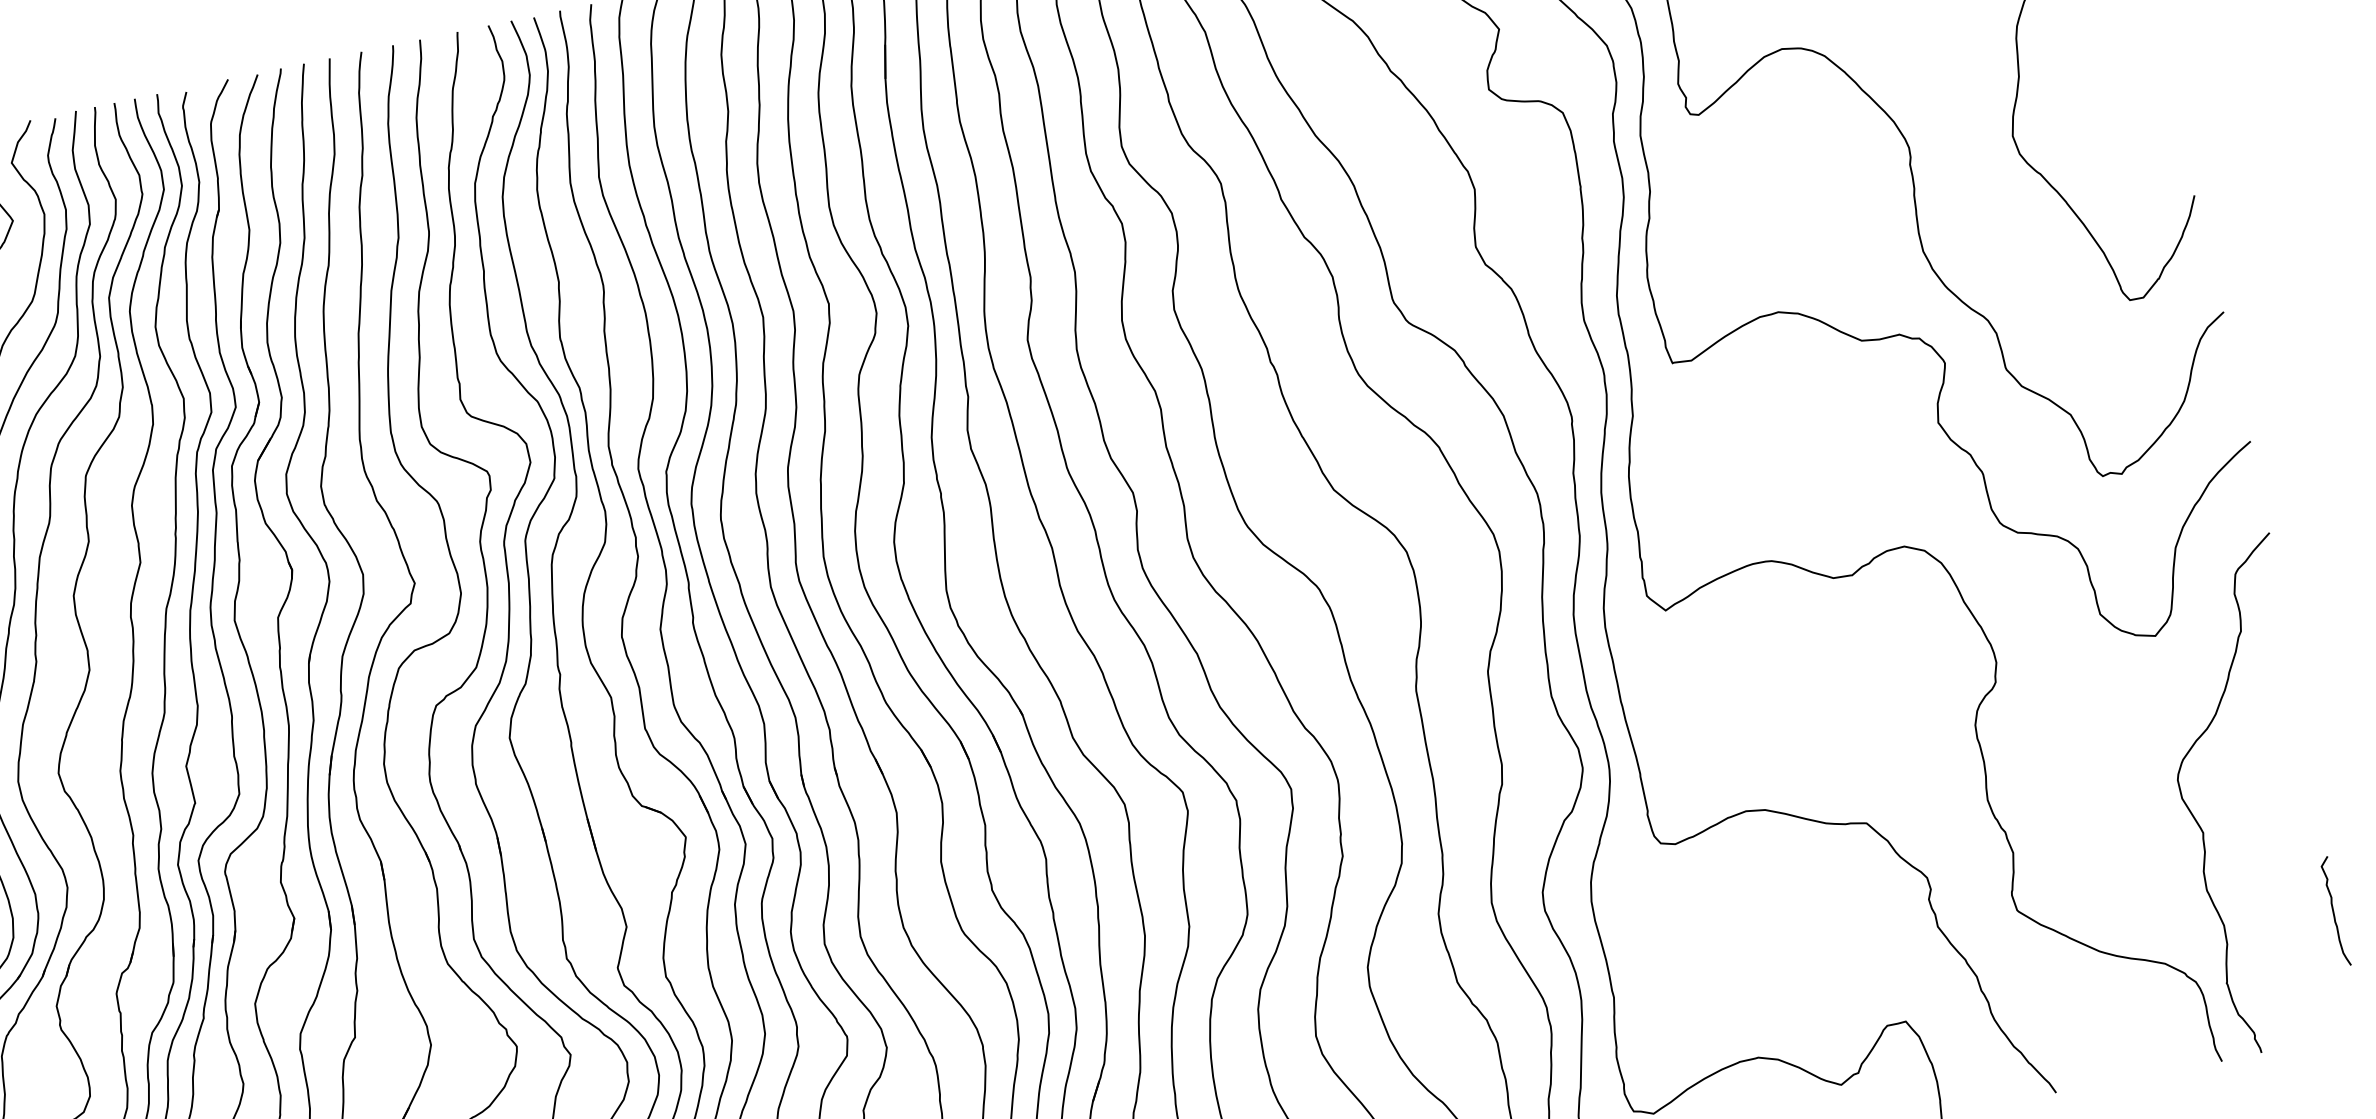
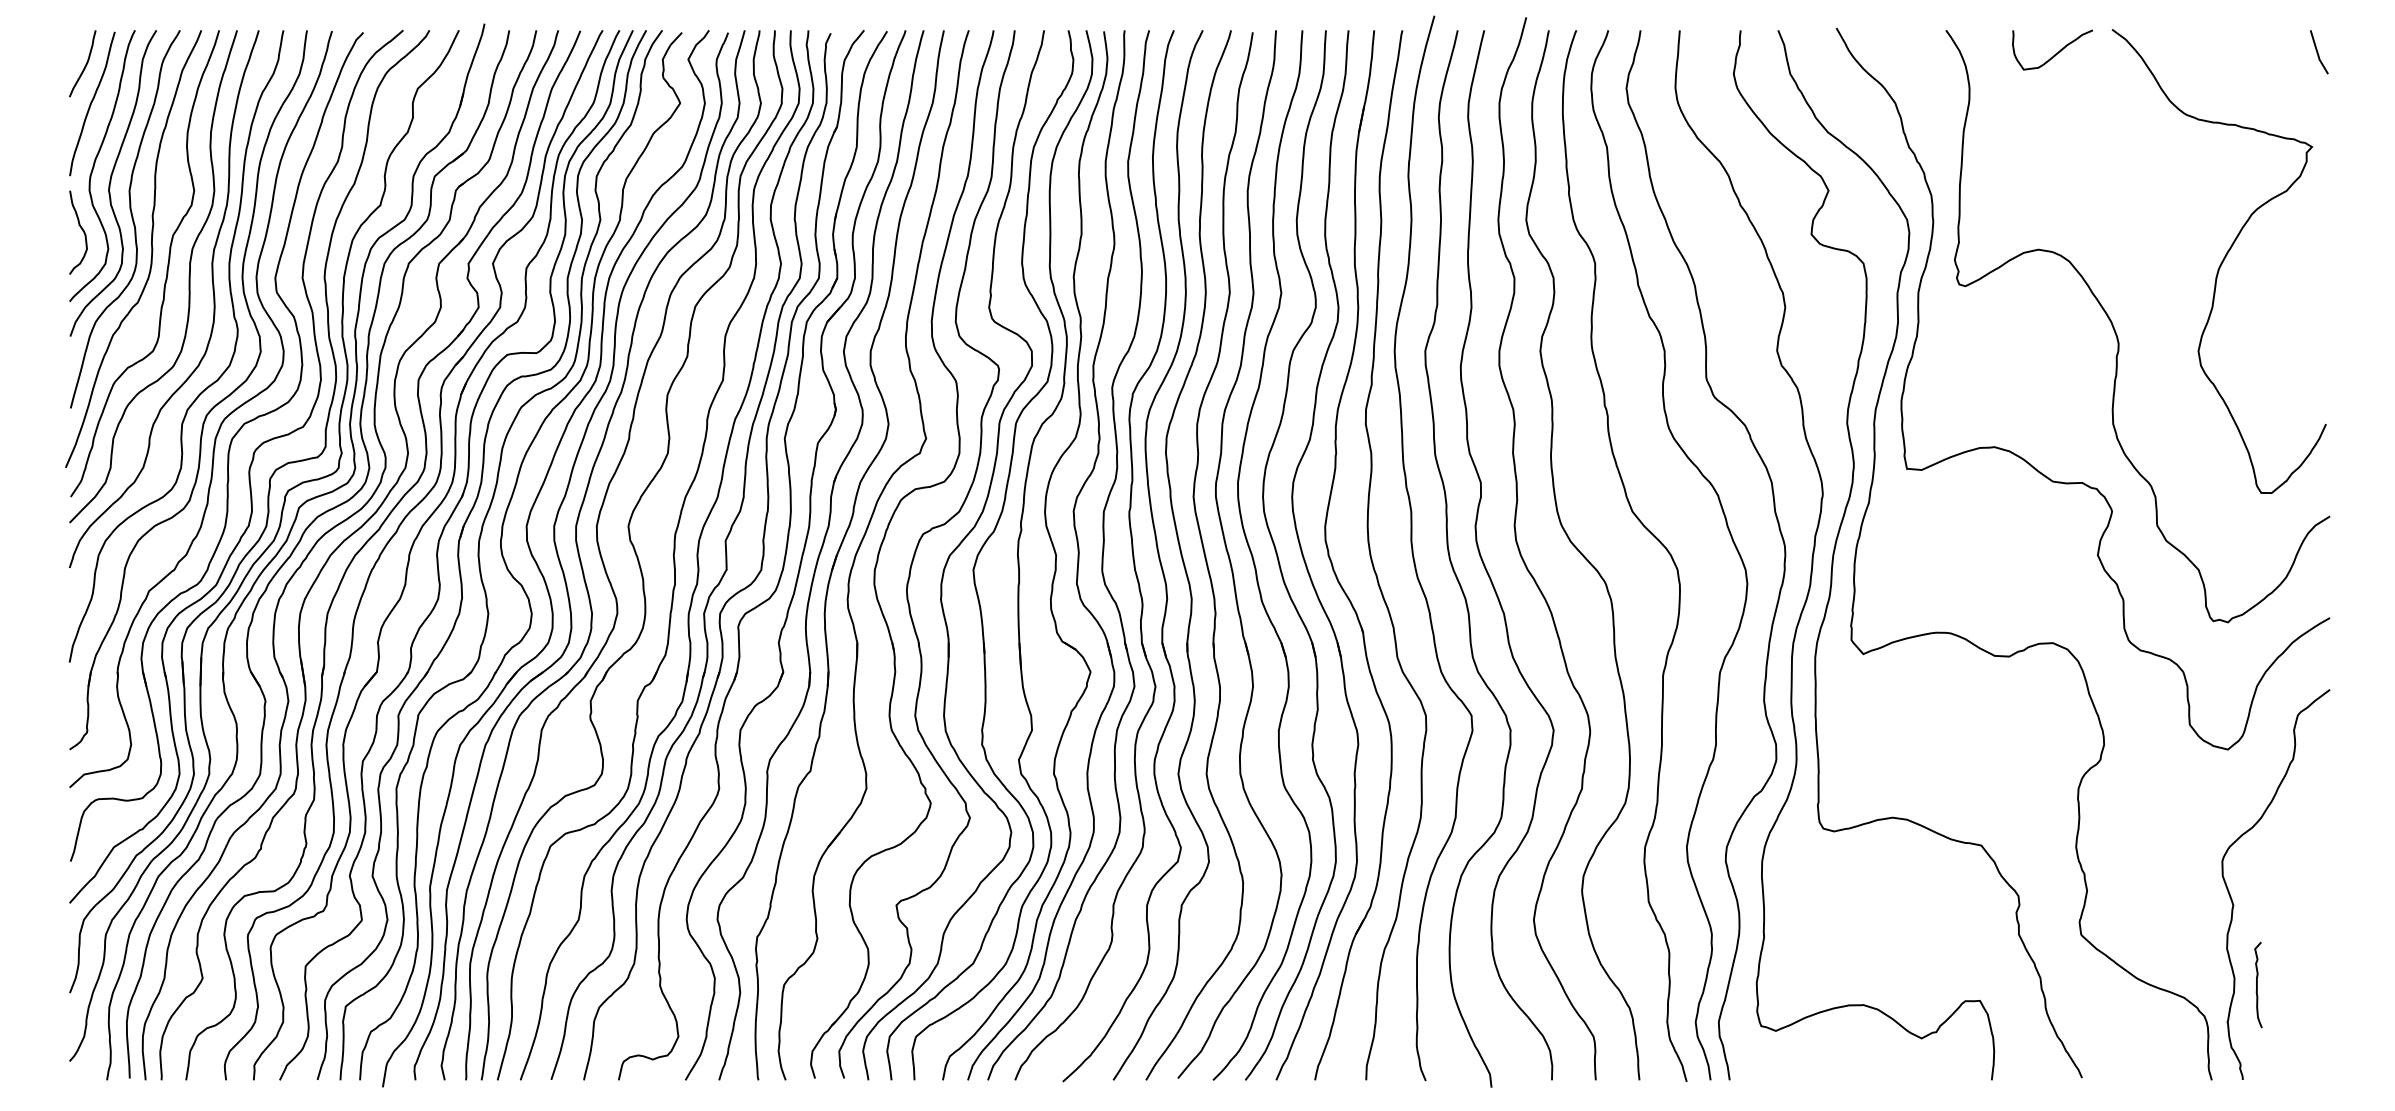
curve: (2334, 912) -> (2257, 985), moved

